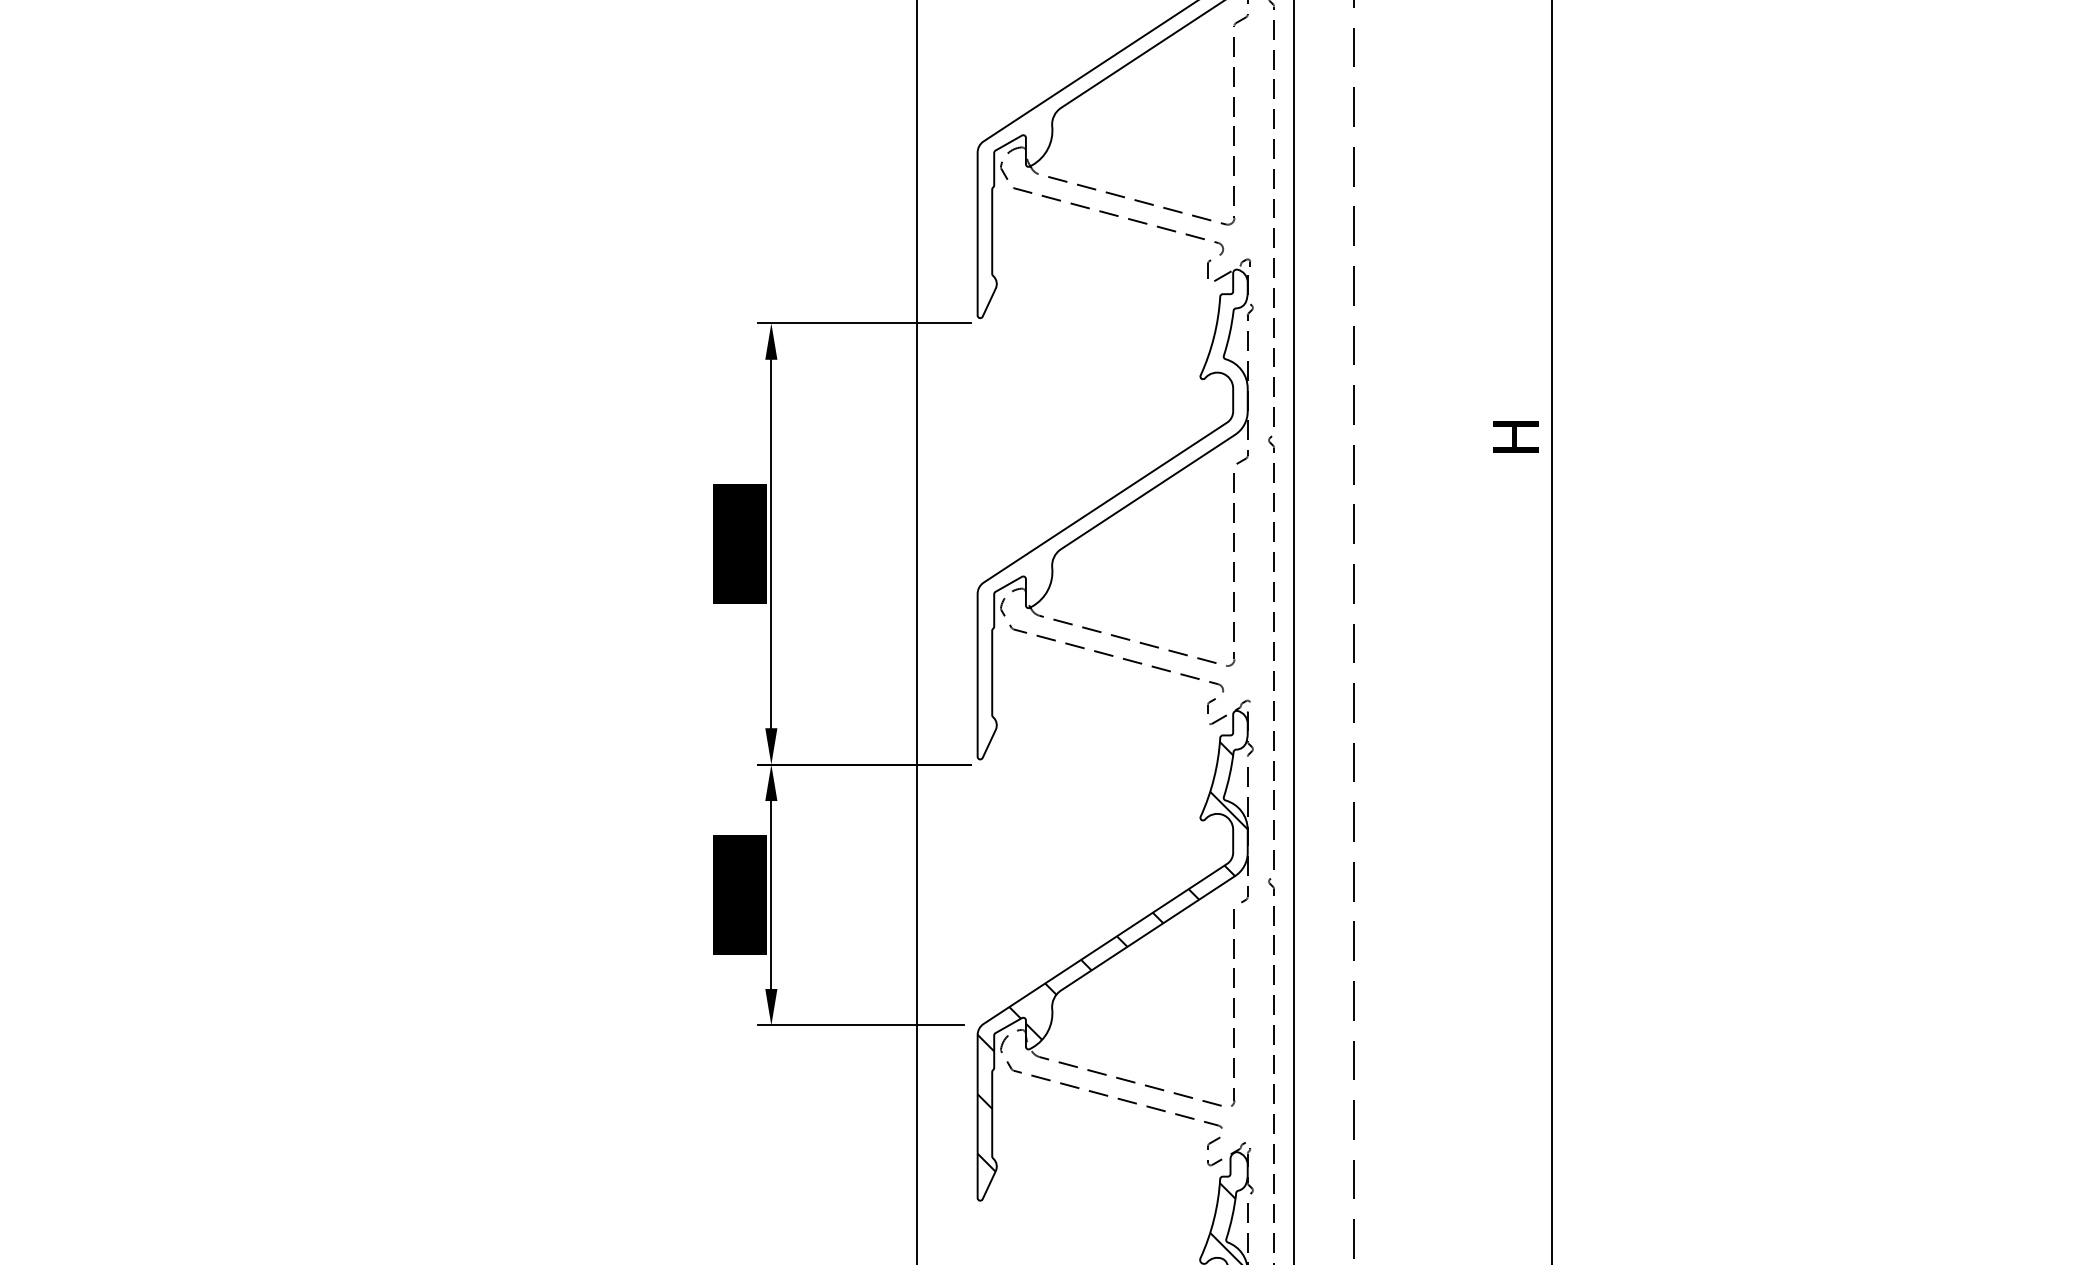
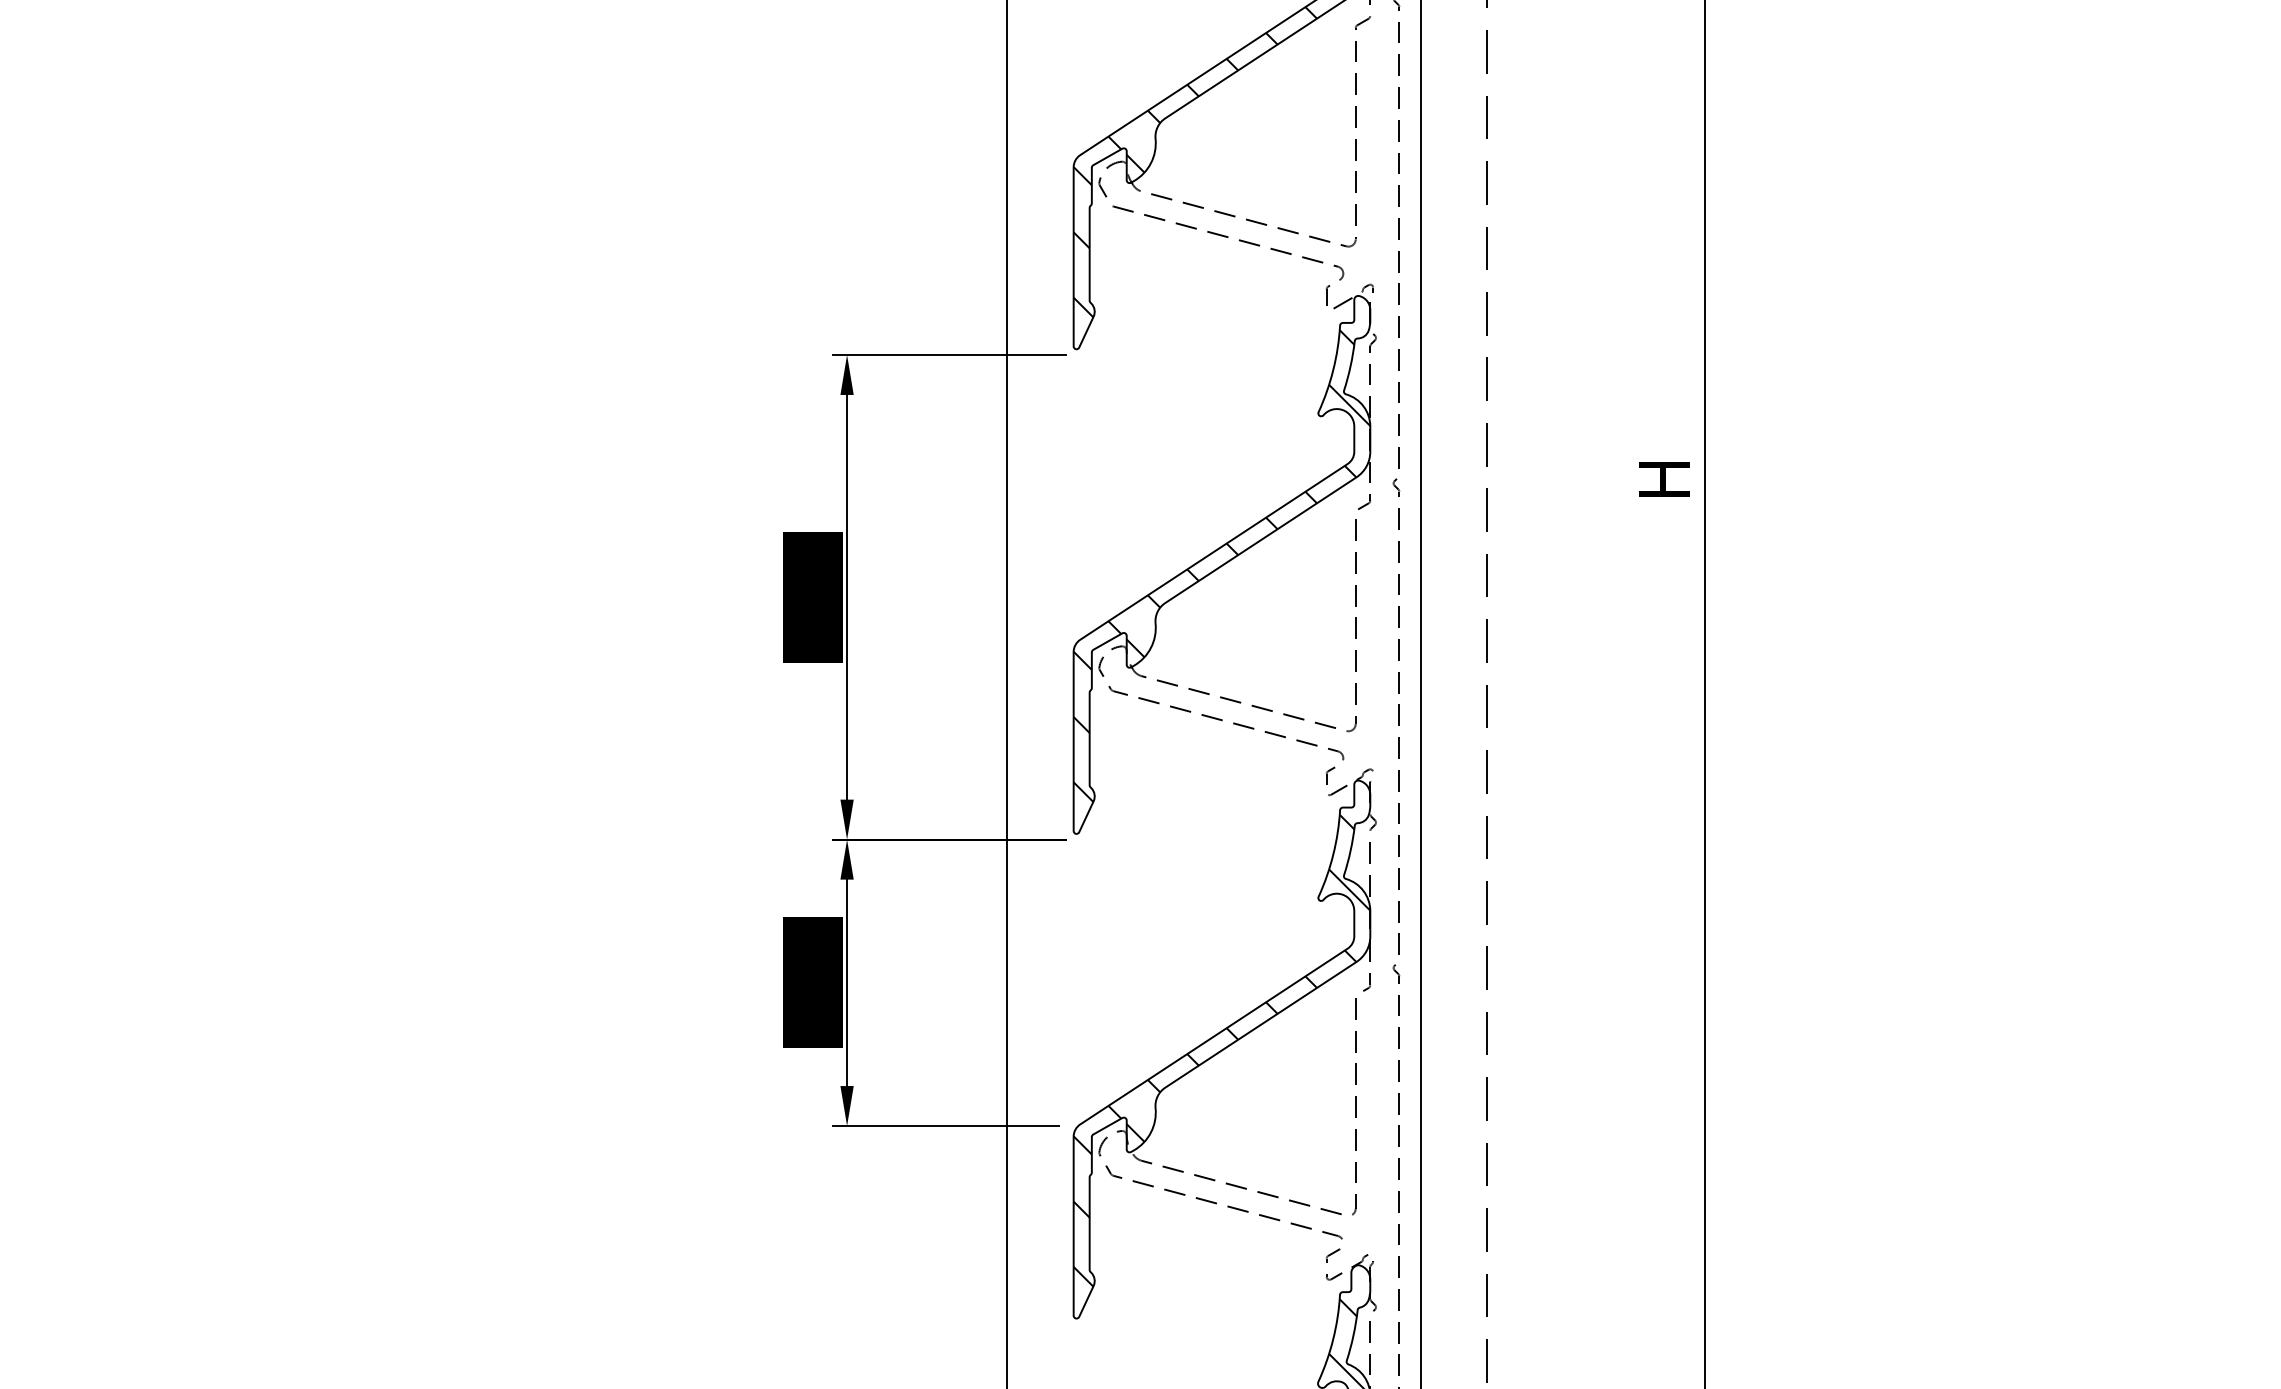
hatch: (1088, 148) -> (1195, 162), added
hatch: (1112, 515) -> (1221, 565), added

